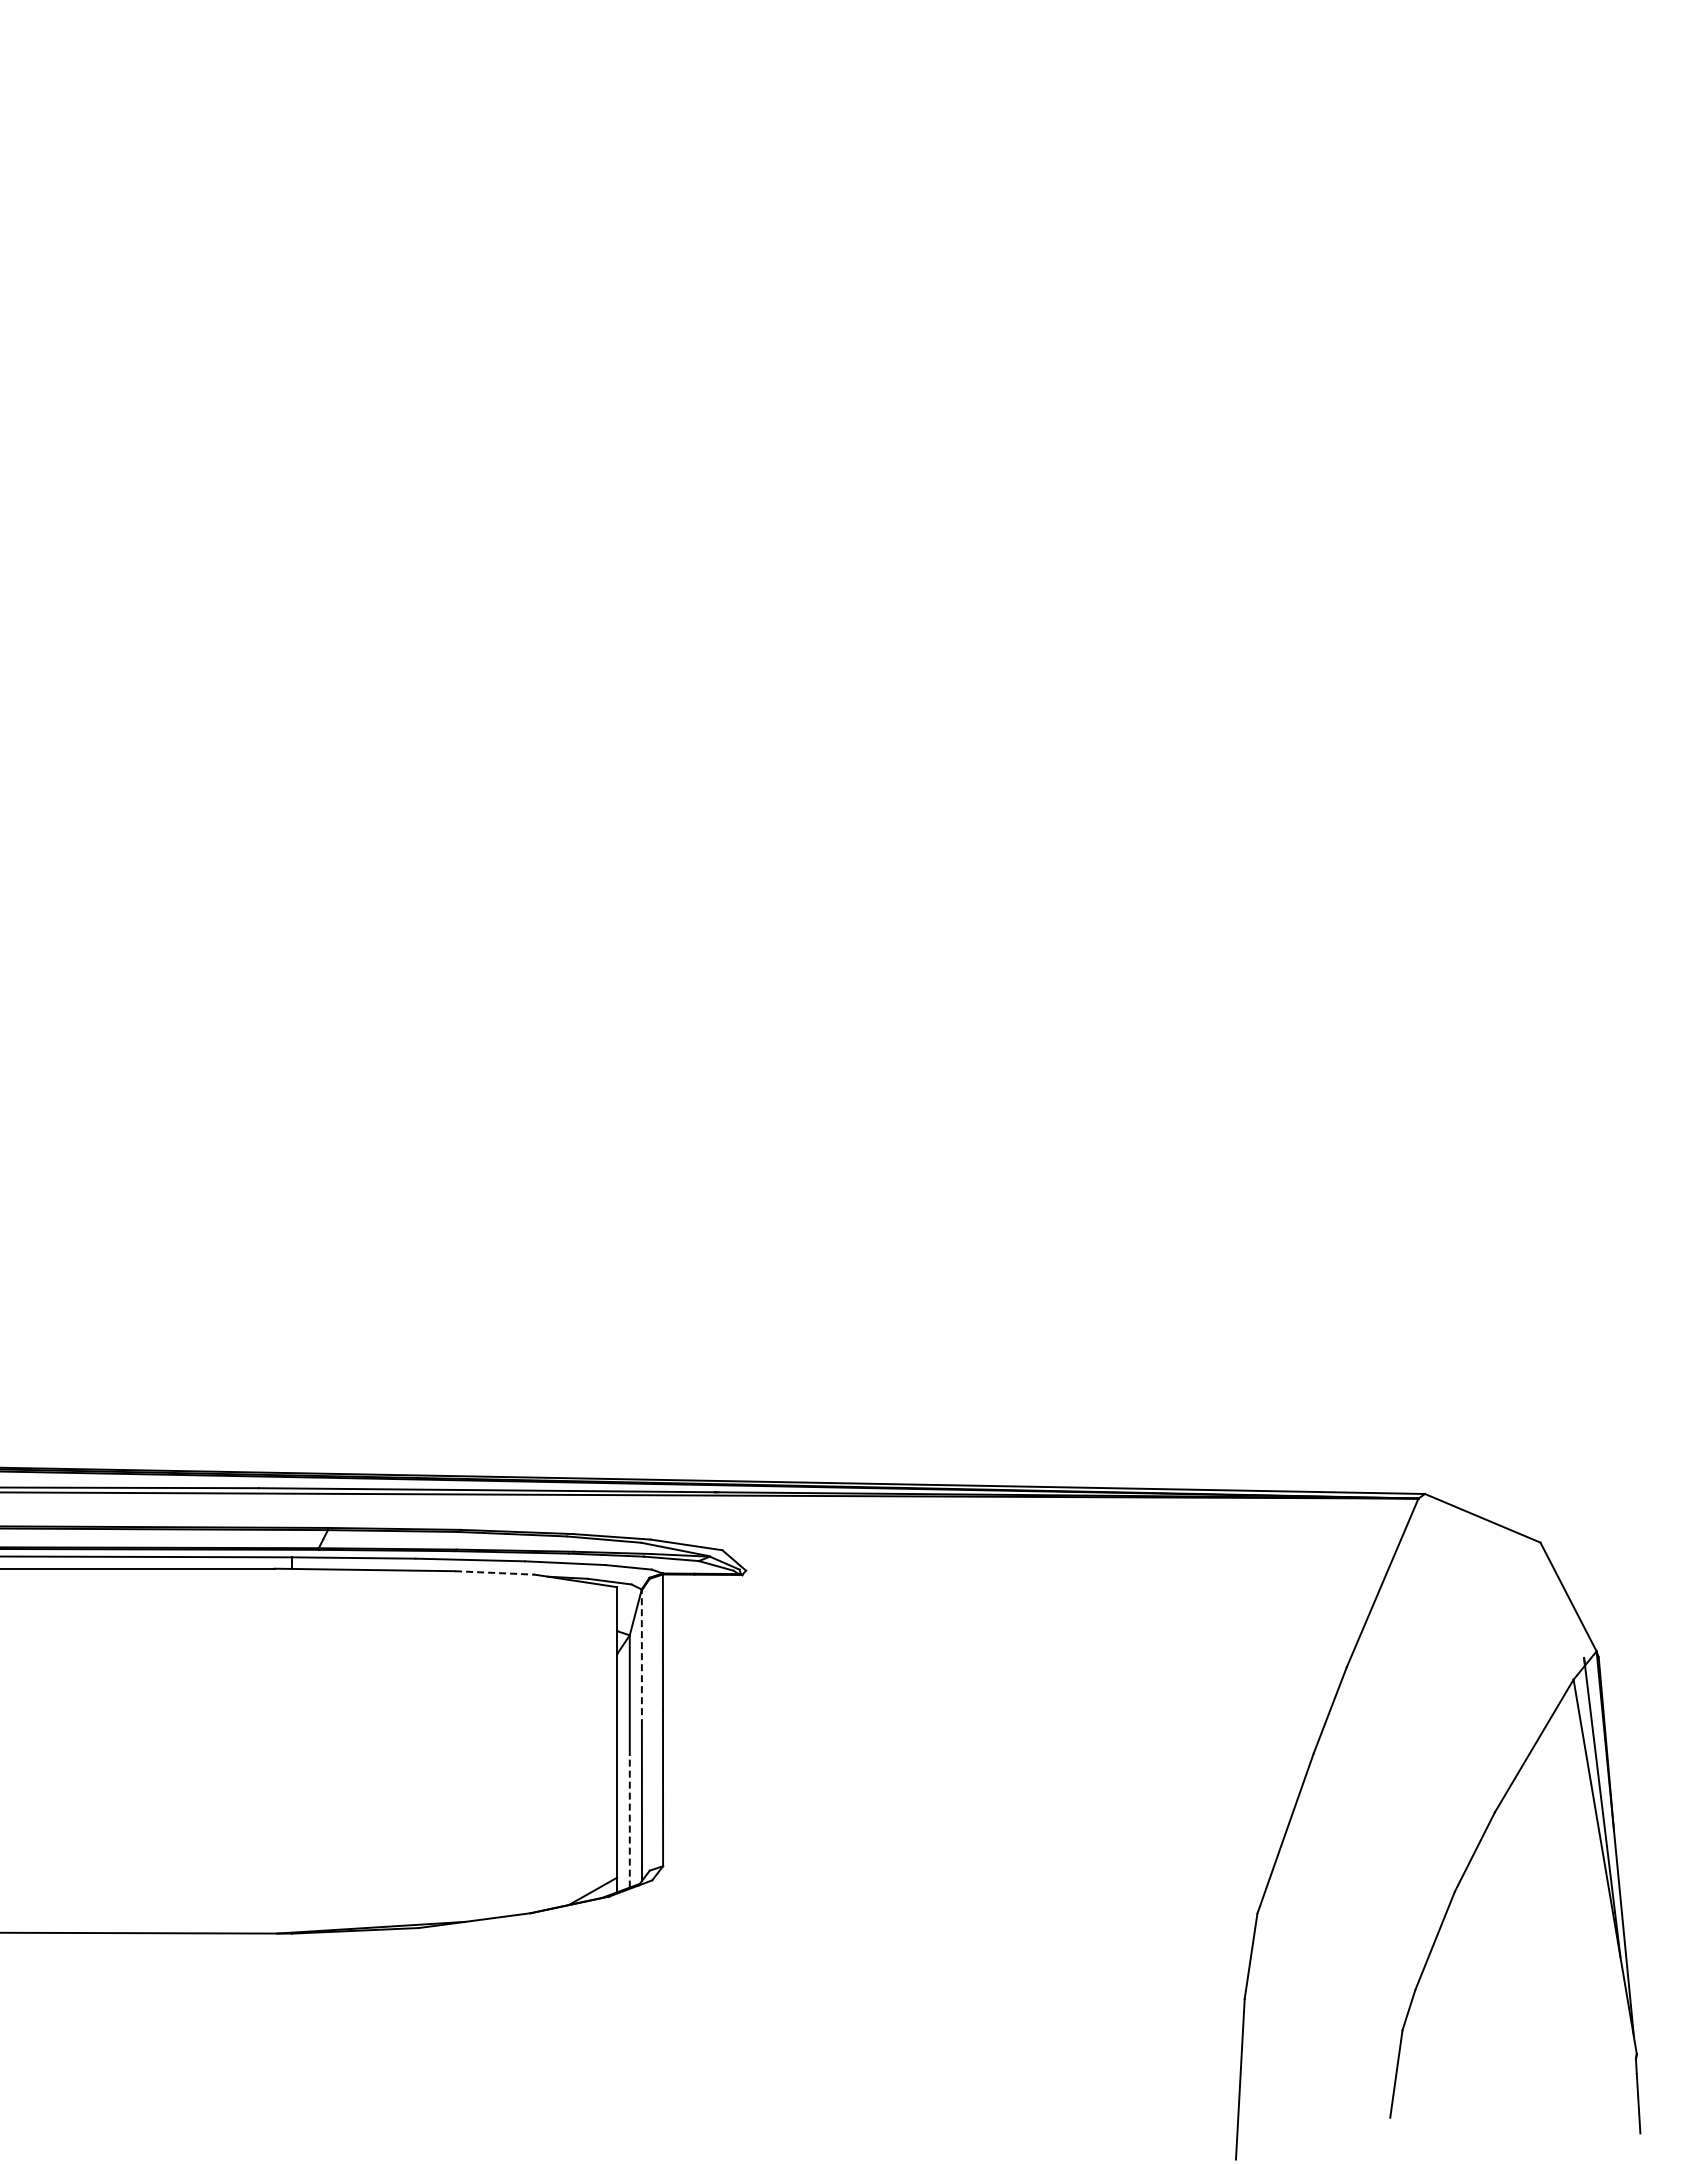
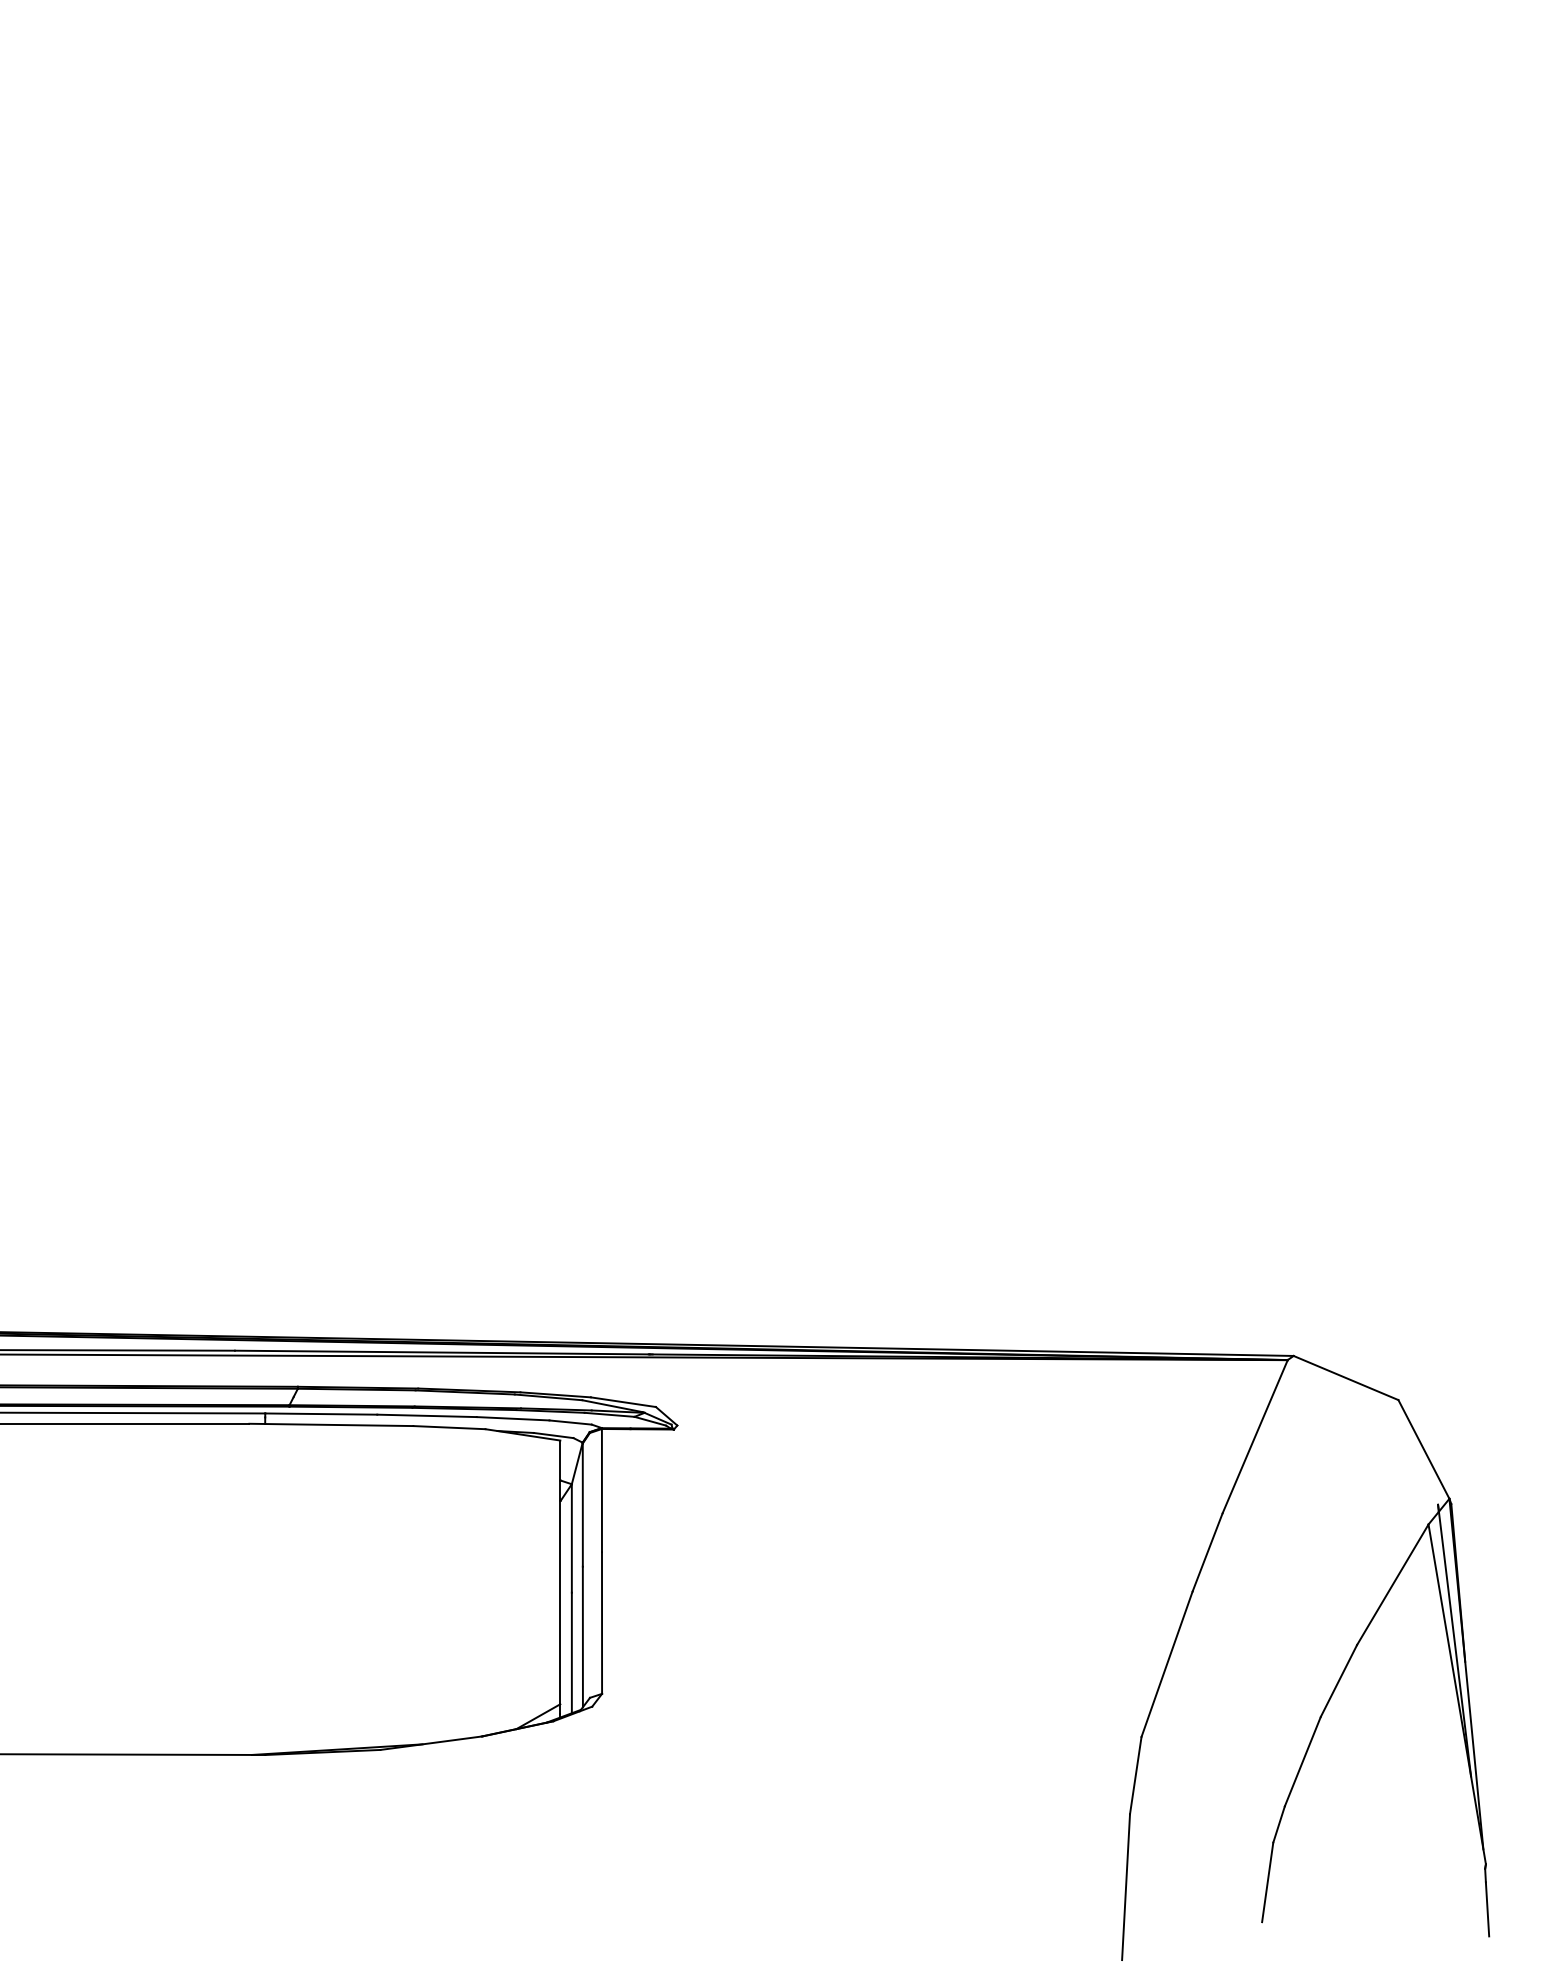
line: (494, 1572) -> (449, 1427), dashed -> solid
line: (641, 1658) -> (582, 1505), dashed -> solid
line: (629, 1820) -> (571, 1652), dashed -> solid

